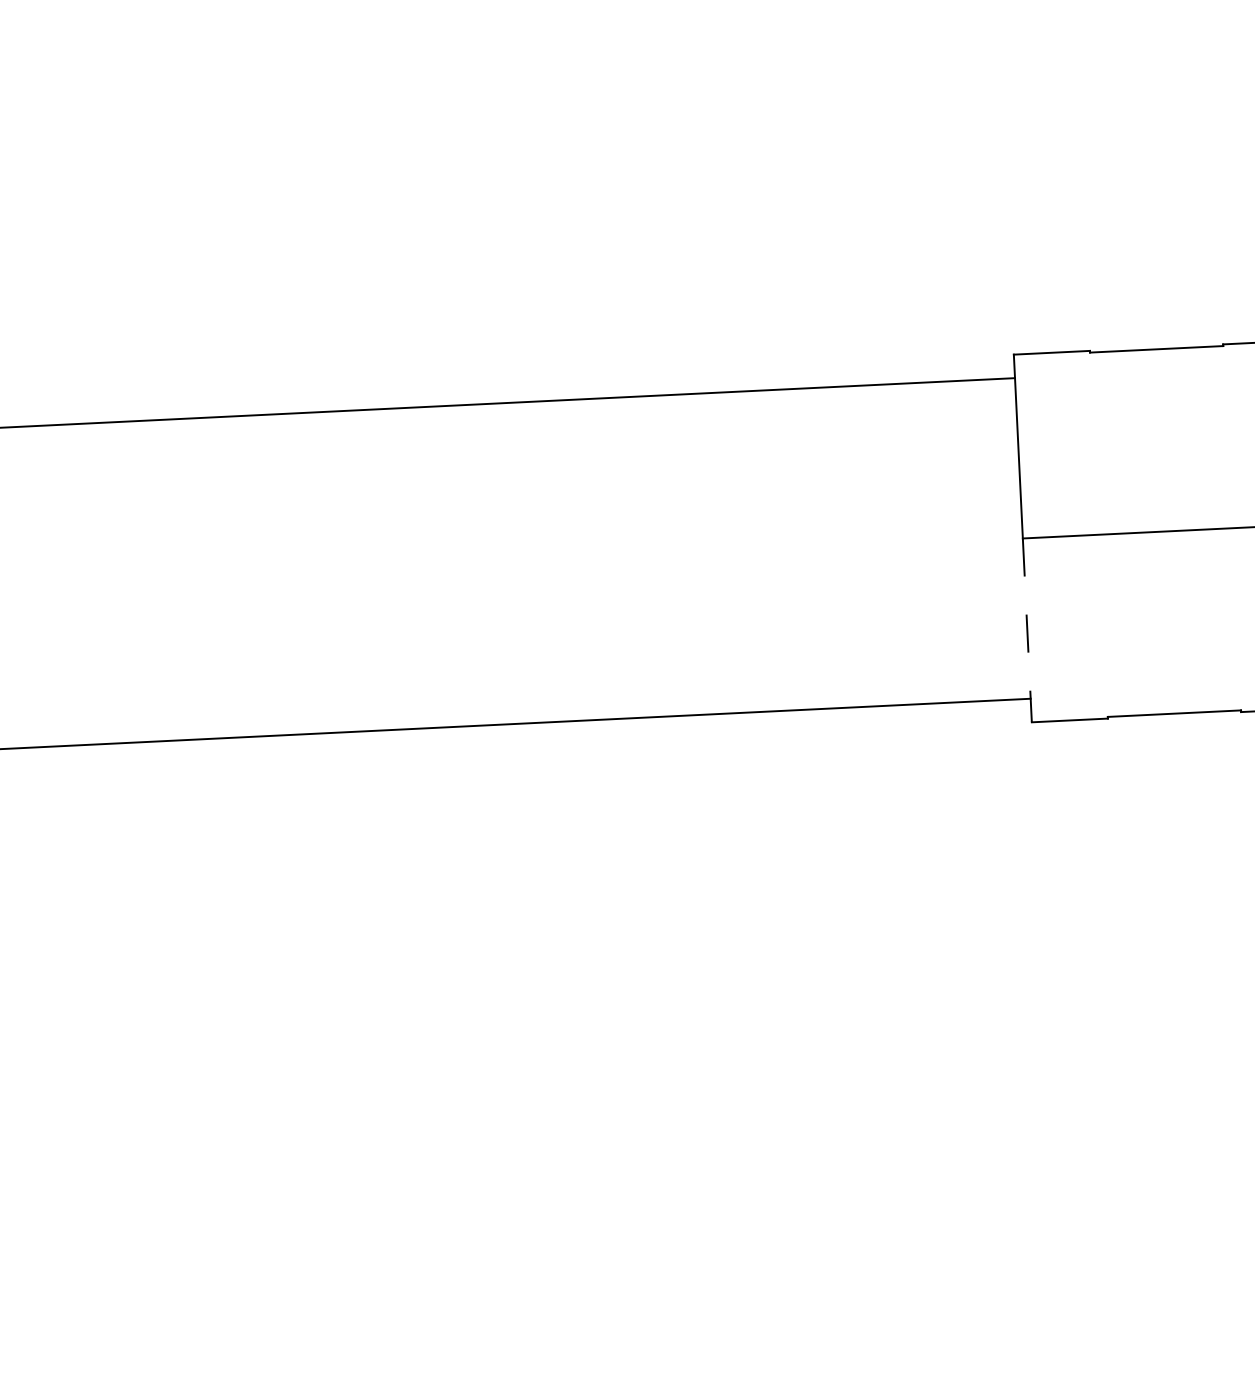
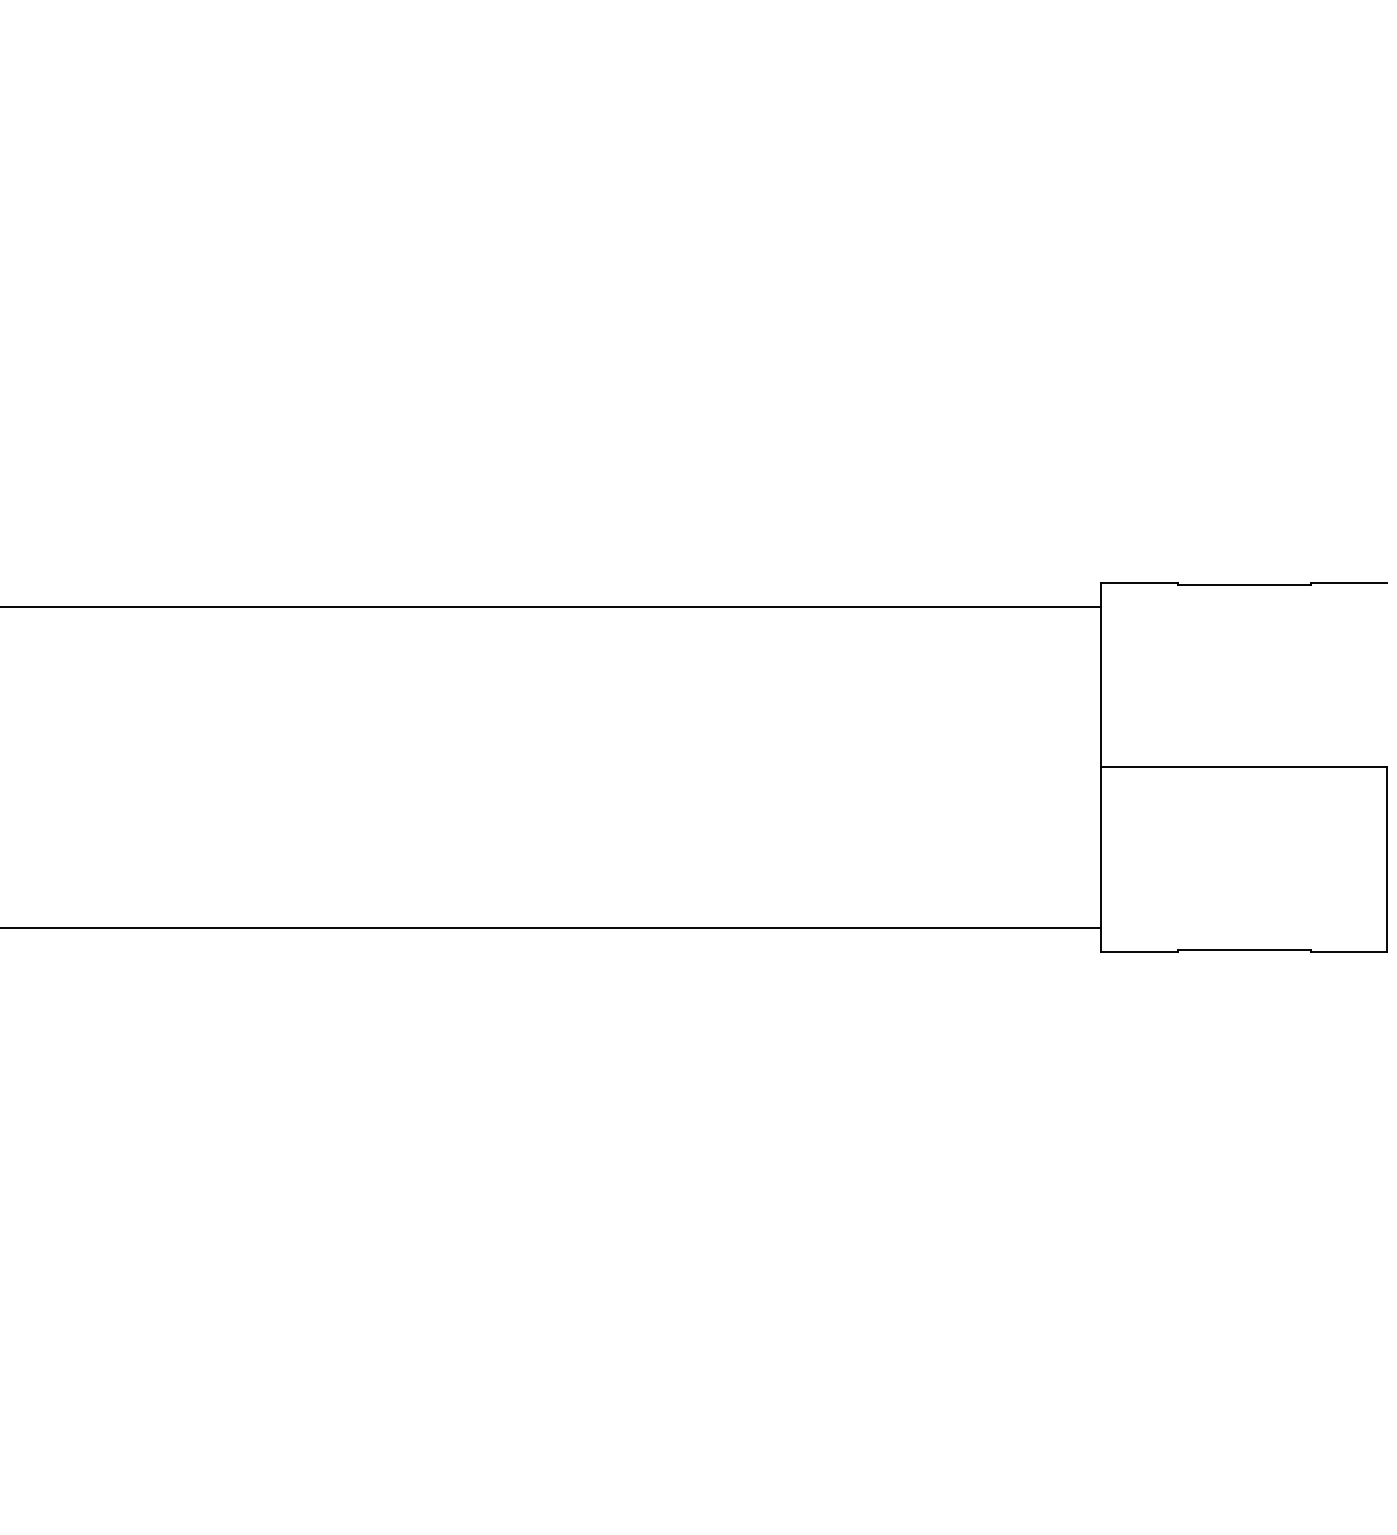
line: (1027, 631) -> (1101, 860), dashed -> solid

